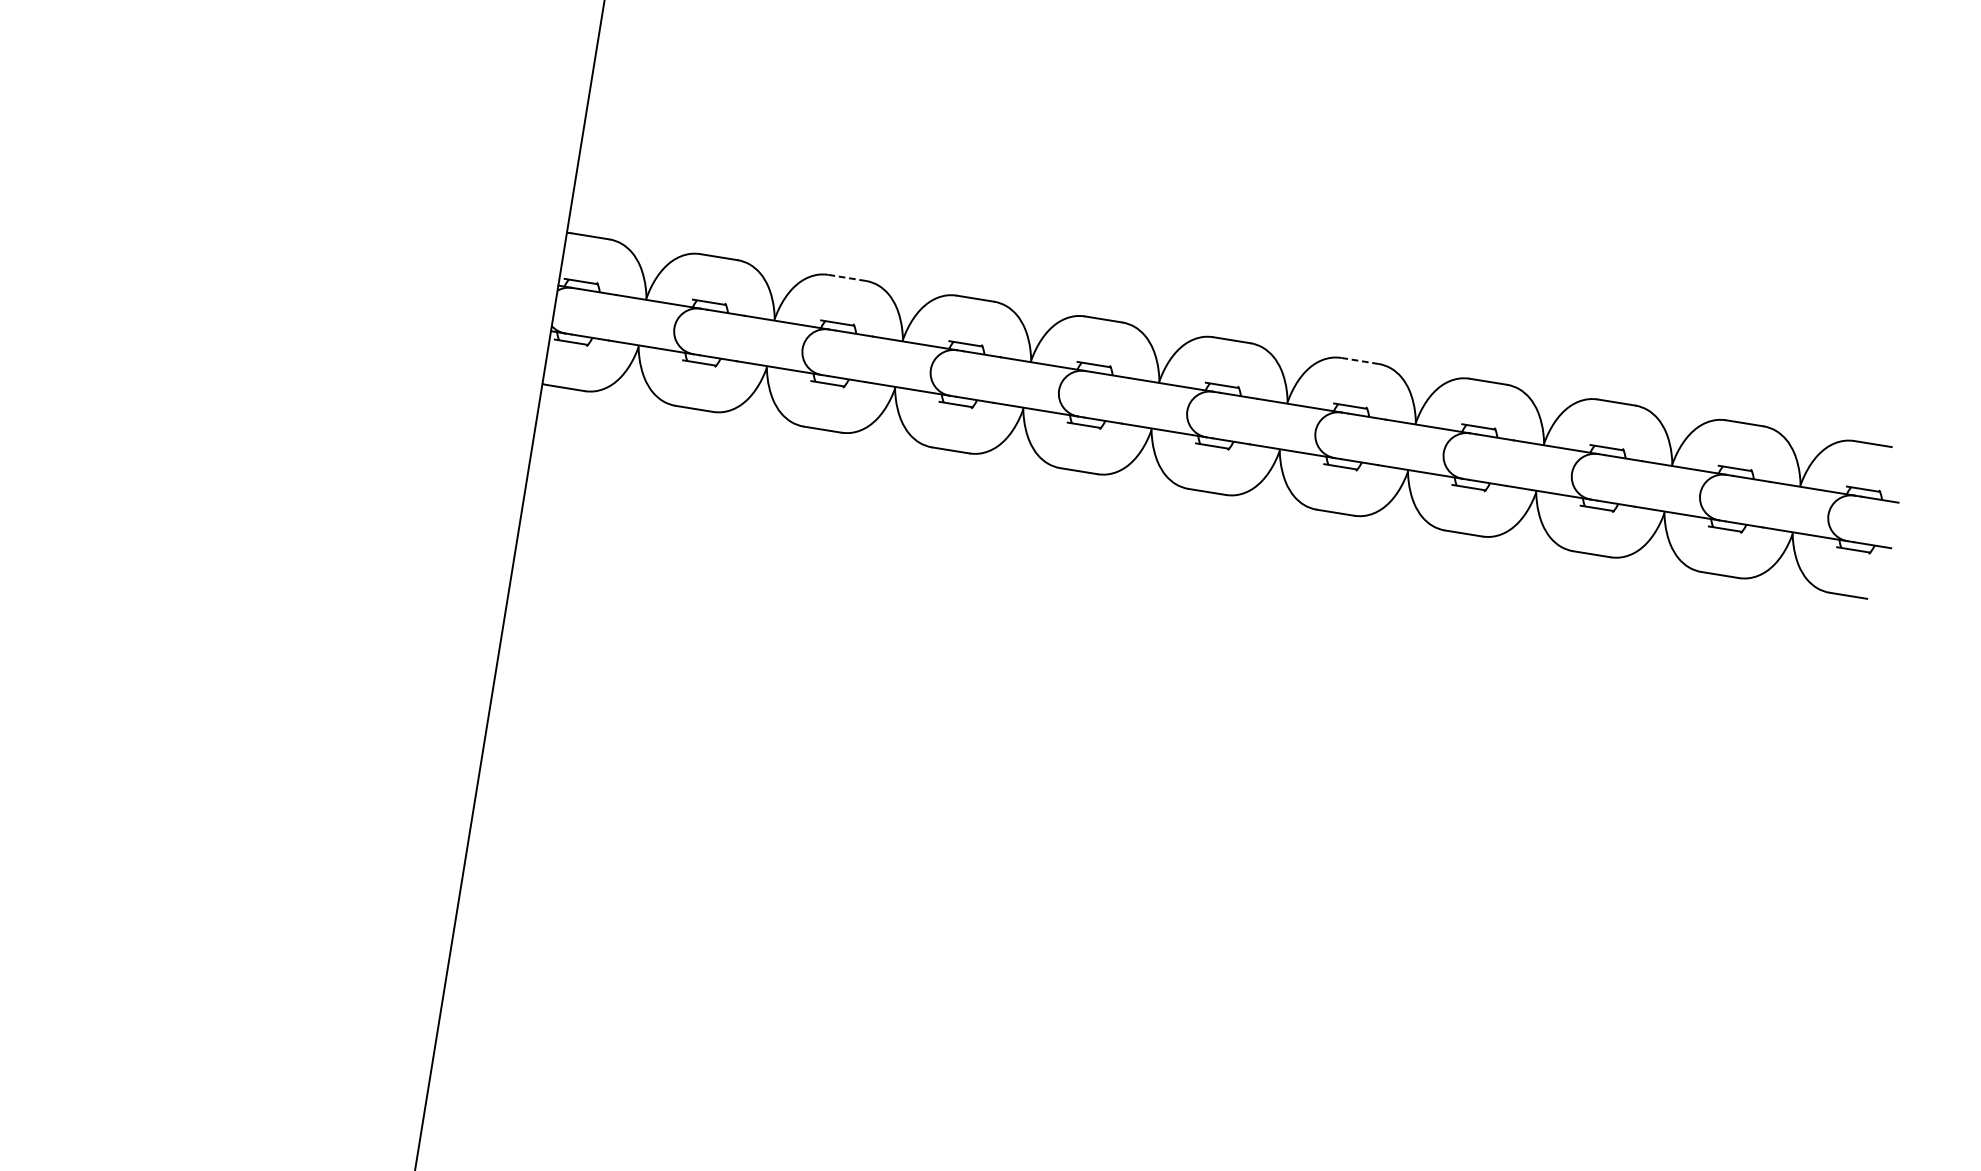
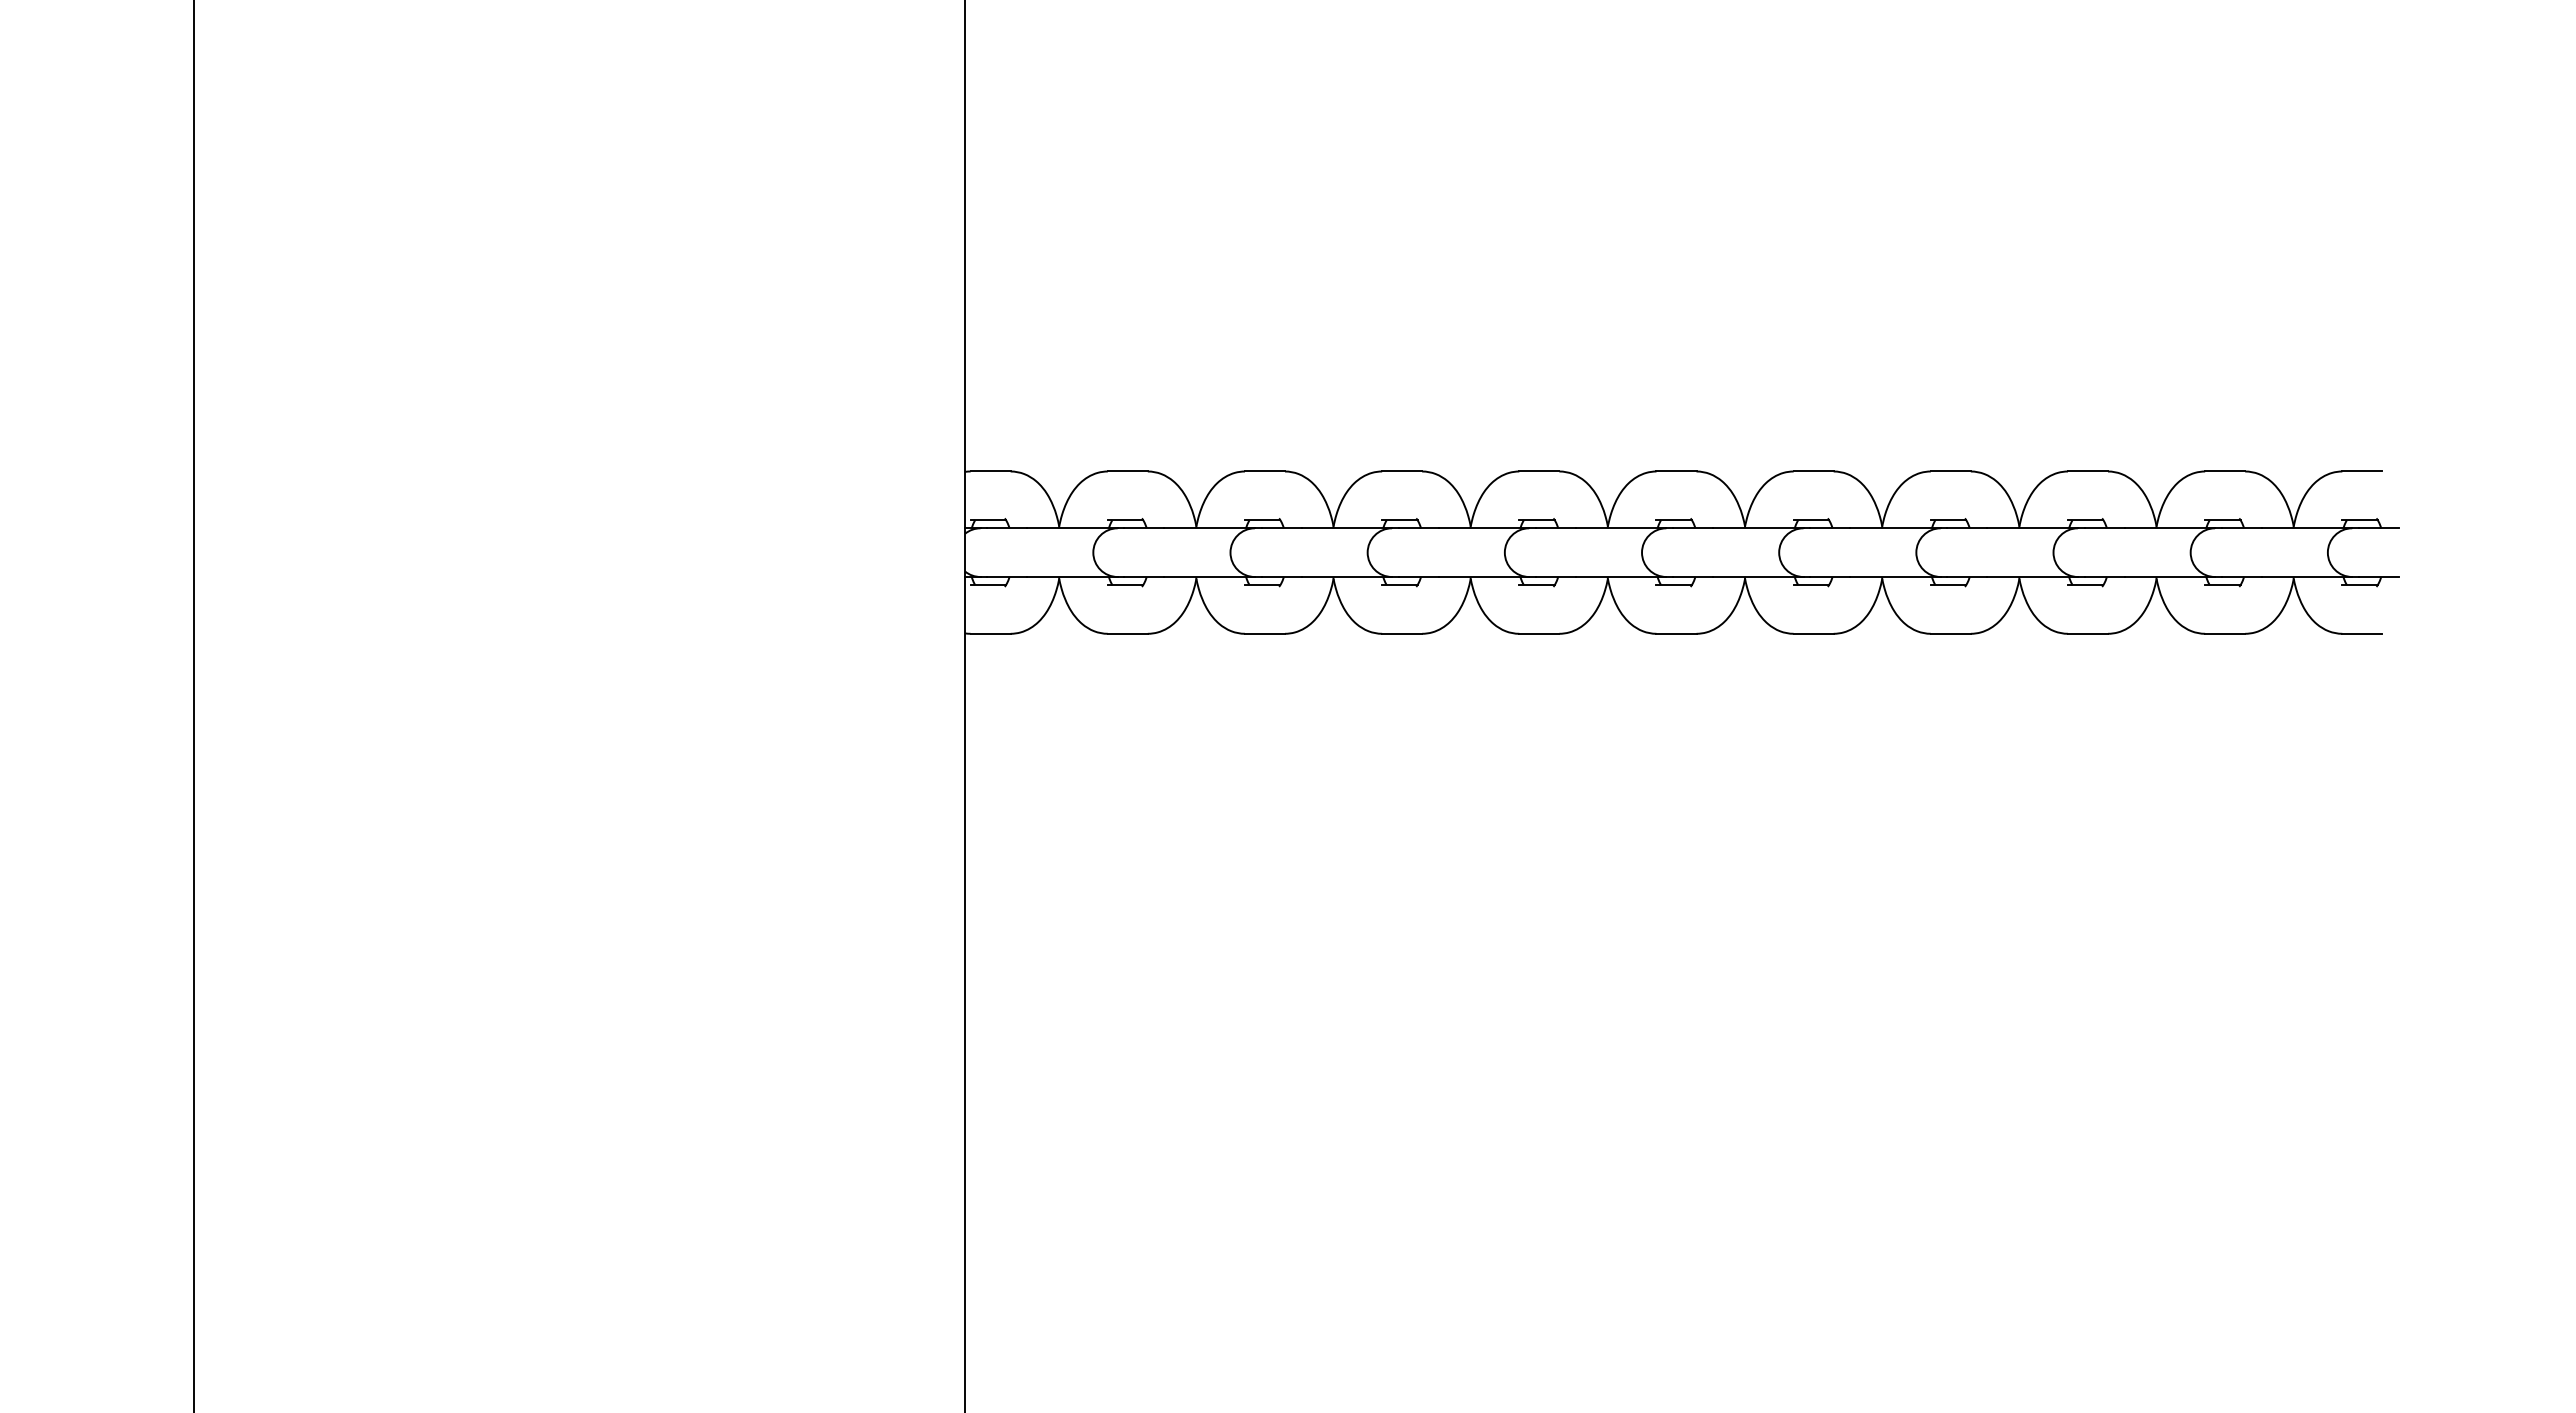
line: (847, 278) -> (1265, 471), dashed -> solid
line: (1360, 361) -> (1814, 471), dashed -> solid

